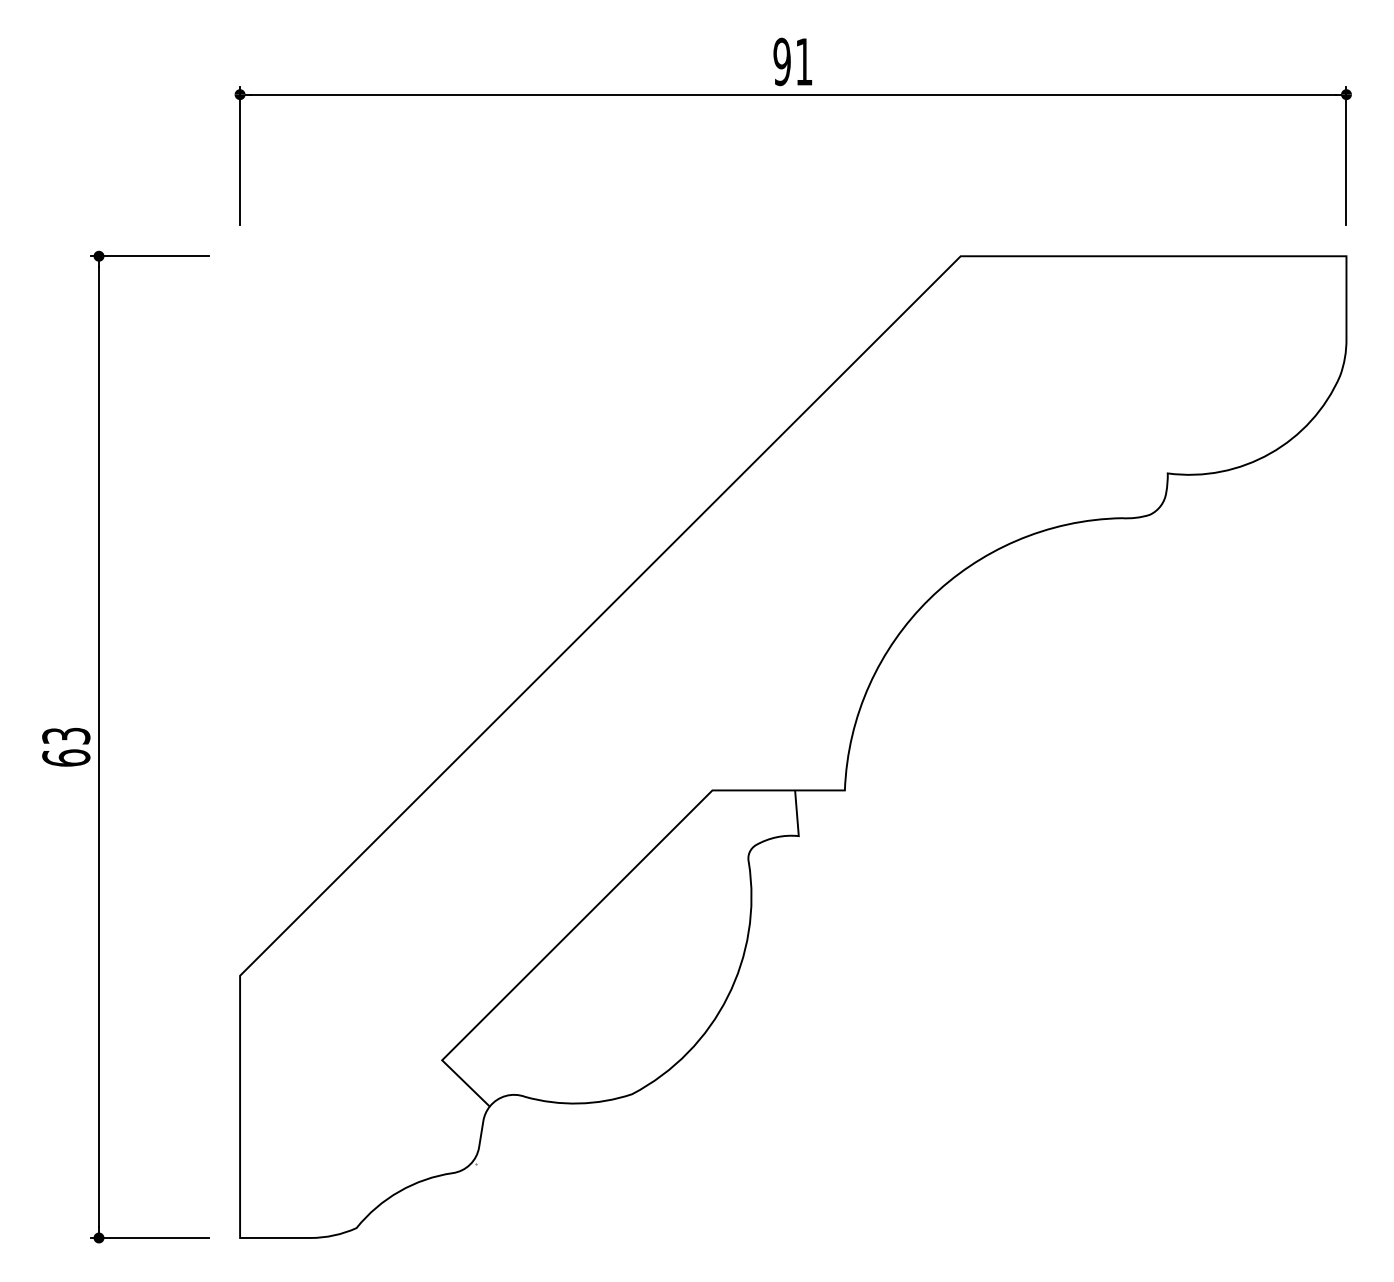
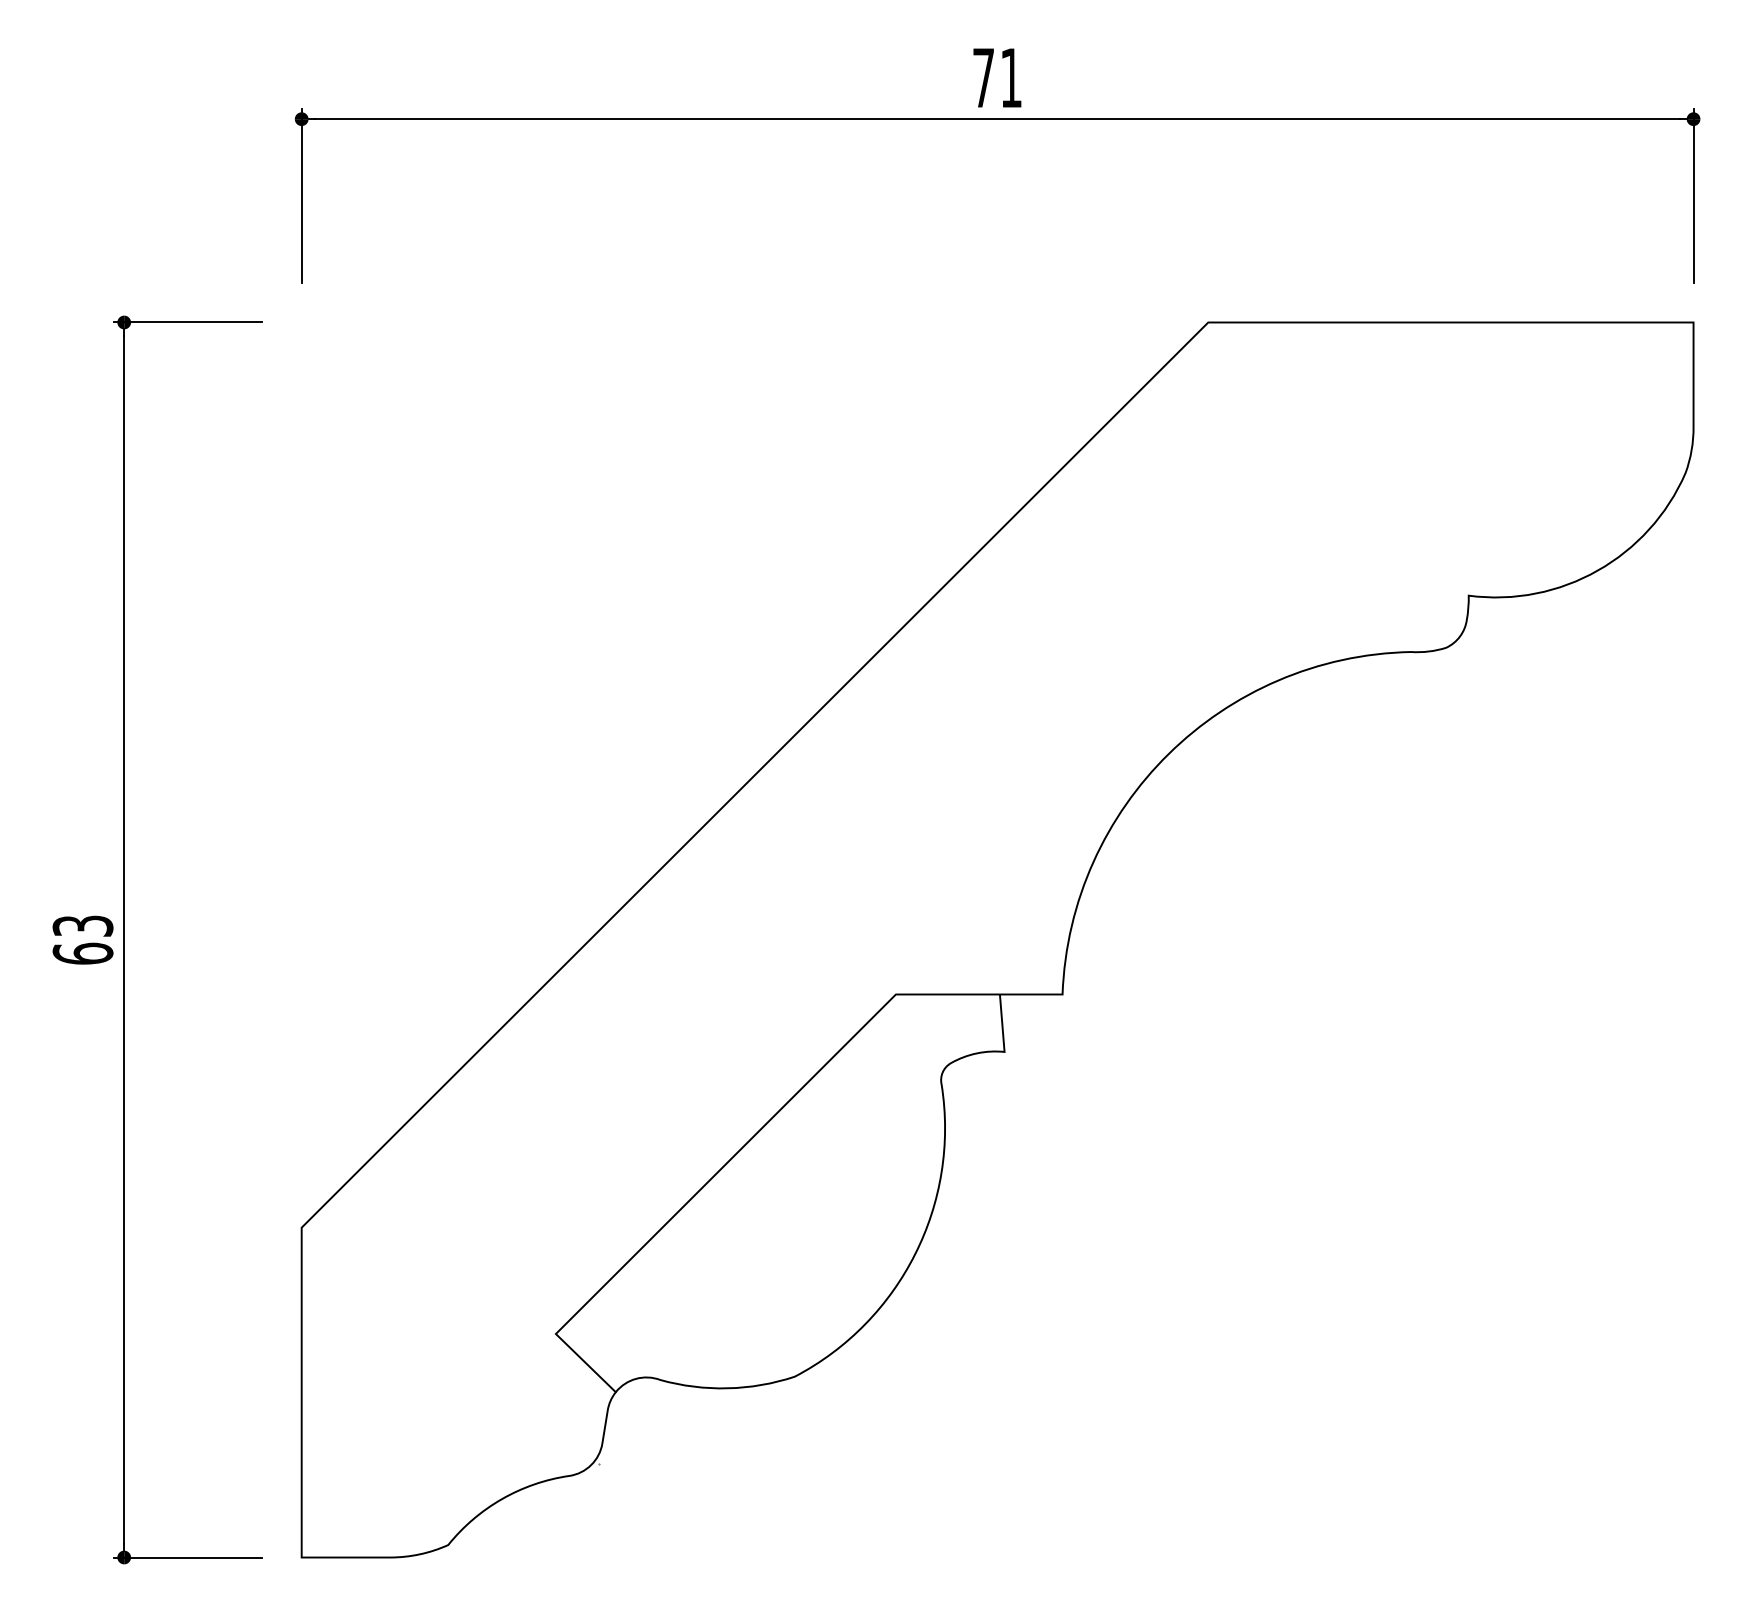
text: (782, 61) -> (983, 77), 91 -> 71

